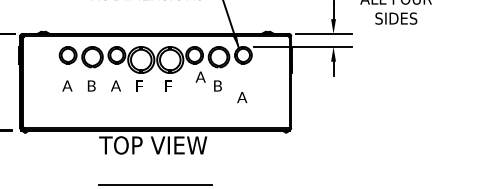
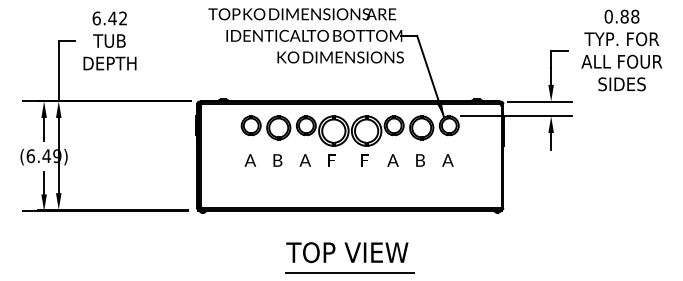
text: (200, 77) -> (392, 160), moved
text: (241, 97) -> (447, 160), moved
text: (153, 145) -> (347, 252), moved

